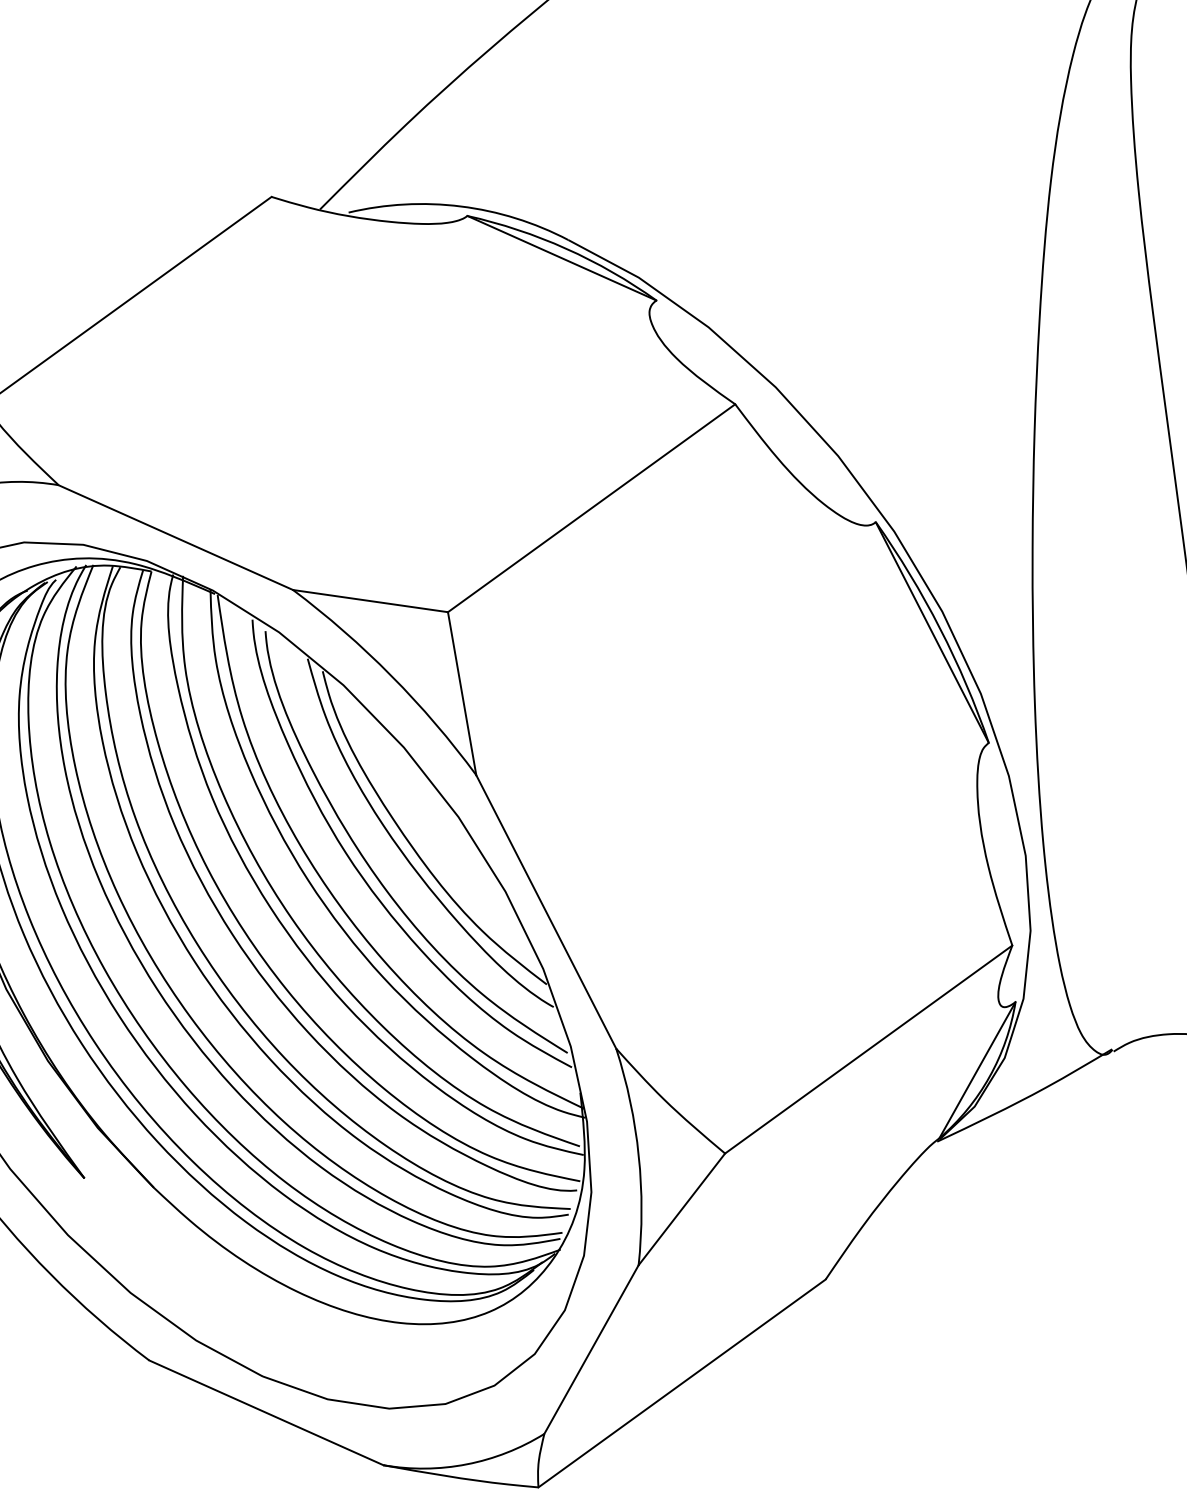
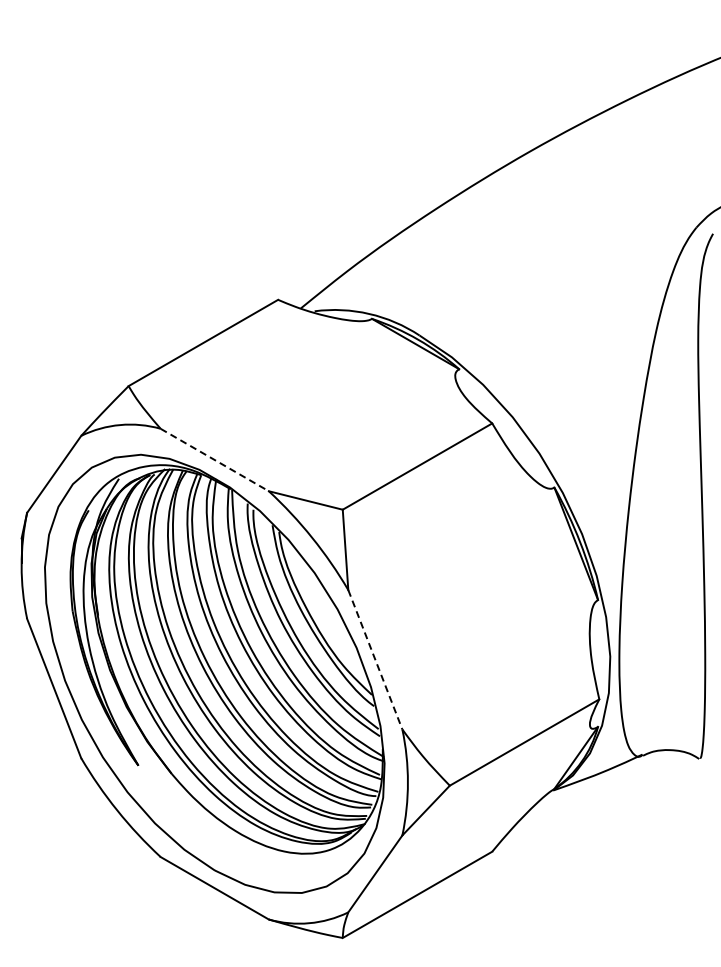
line: (177, 538) -> (215, 460), solid -> dashed
line: (546, 911) -> (375, 659), solid -> dashed

